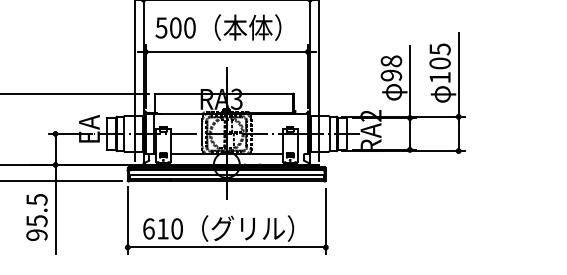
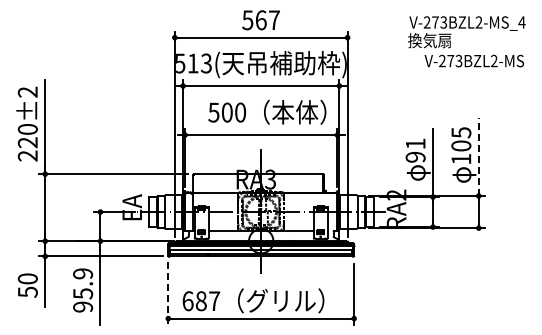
text: (218, 26) -> (267, 111), moved
text: (391, 60) -> (415, 143), 98 -> 91
line: (458, 74) -> (478, 156), solid -> dashed
text: (37, 199) -> (83, 273), 95.5 -> 95.9
line: (128, 220) -> (168, 293), solid -> dashed
text: (169, 229) -> (207, 301), 610 -> 687

